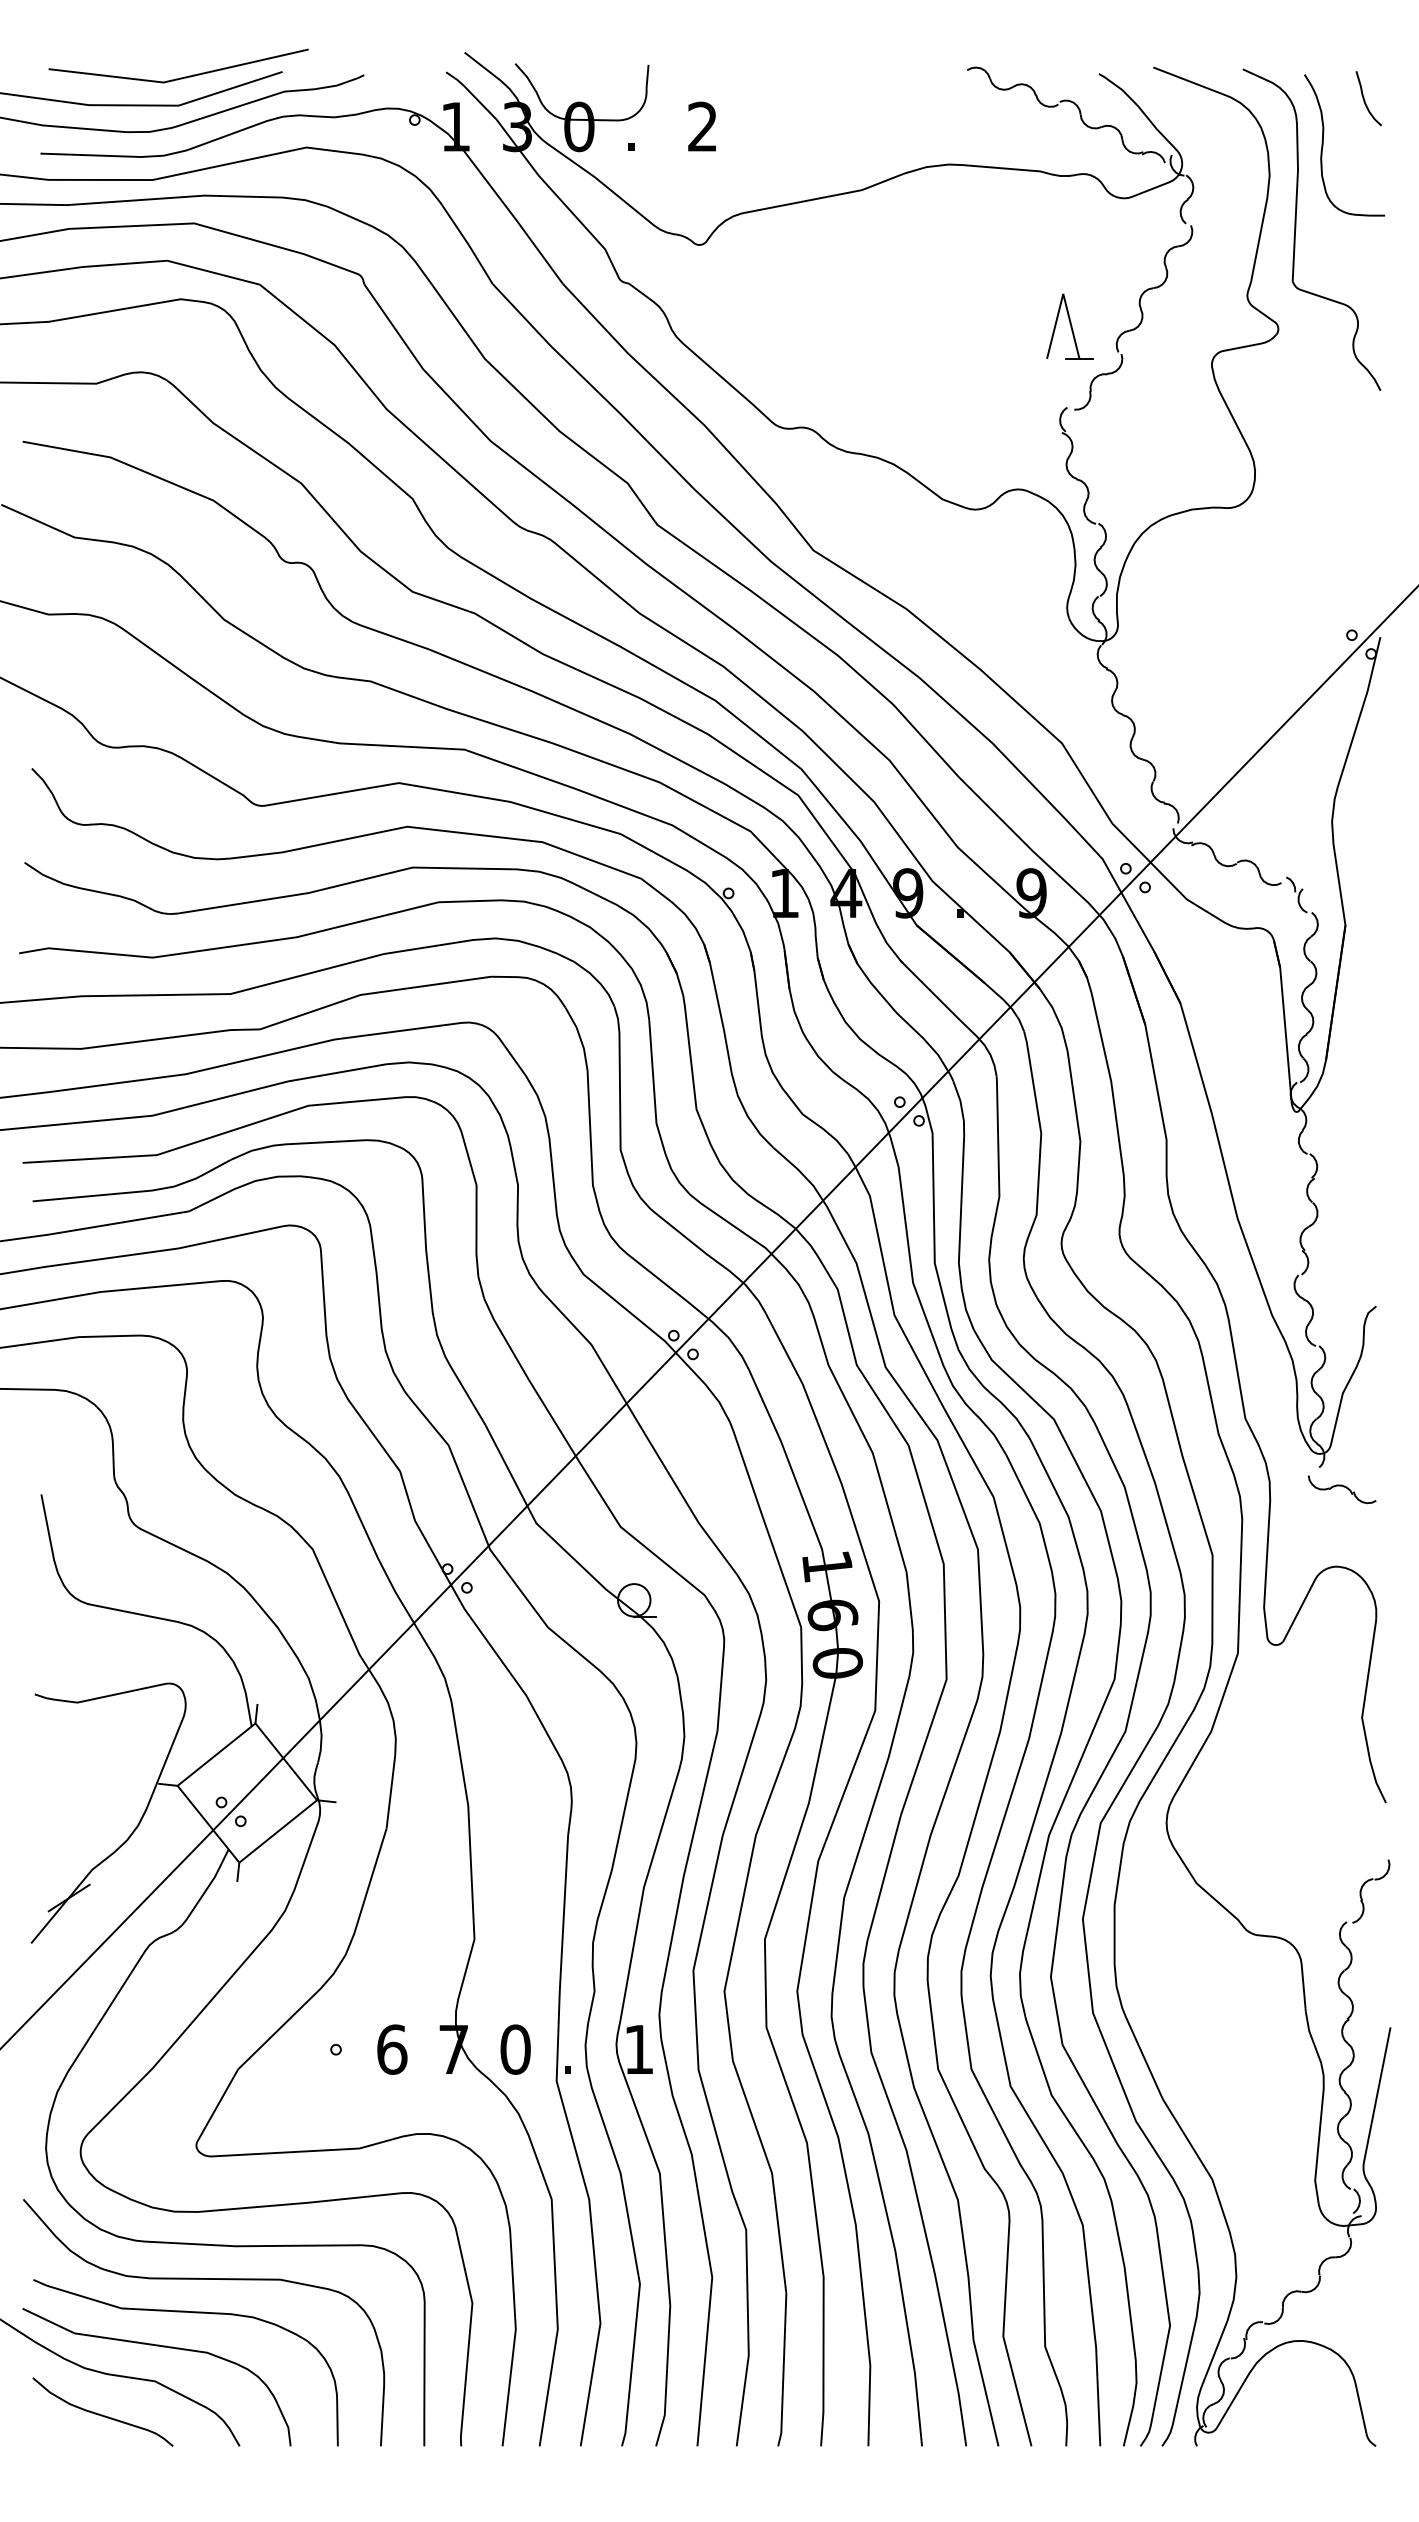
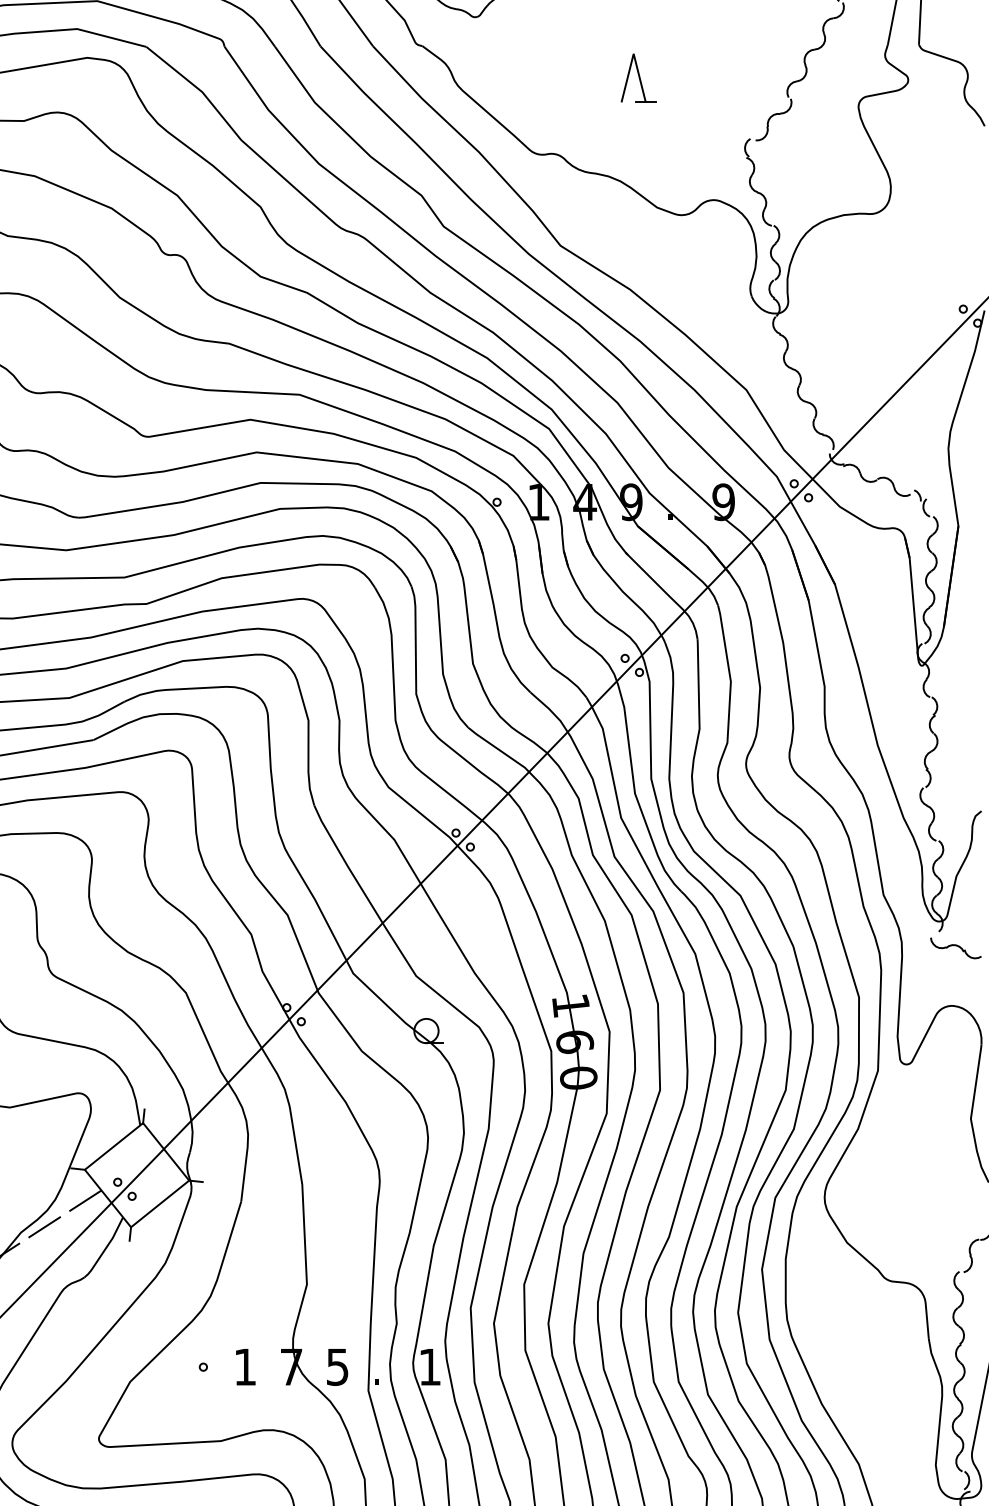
part: (1069, 326) -> (638, 78), moved
line: (177, 1827) -> (84, 1200), added
line: (123, 1862) -> (44, 1227), added
text: (392, 2049) -> (245, 1367), 6 -> 1
text: (515, 2049) -> (337, 1367), 0 -> 5

